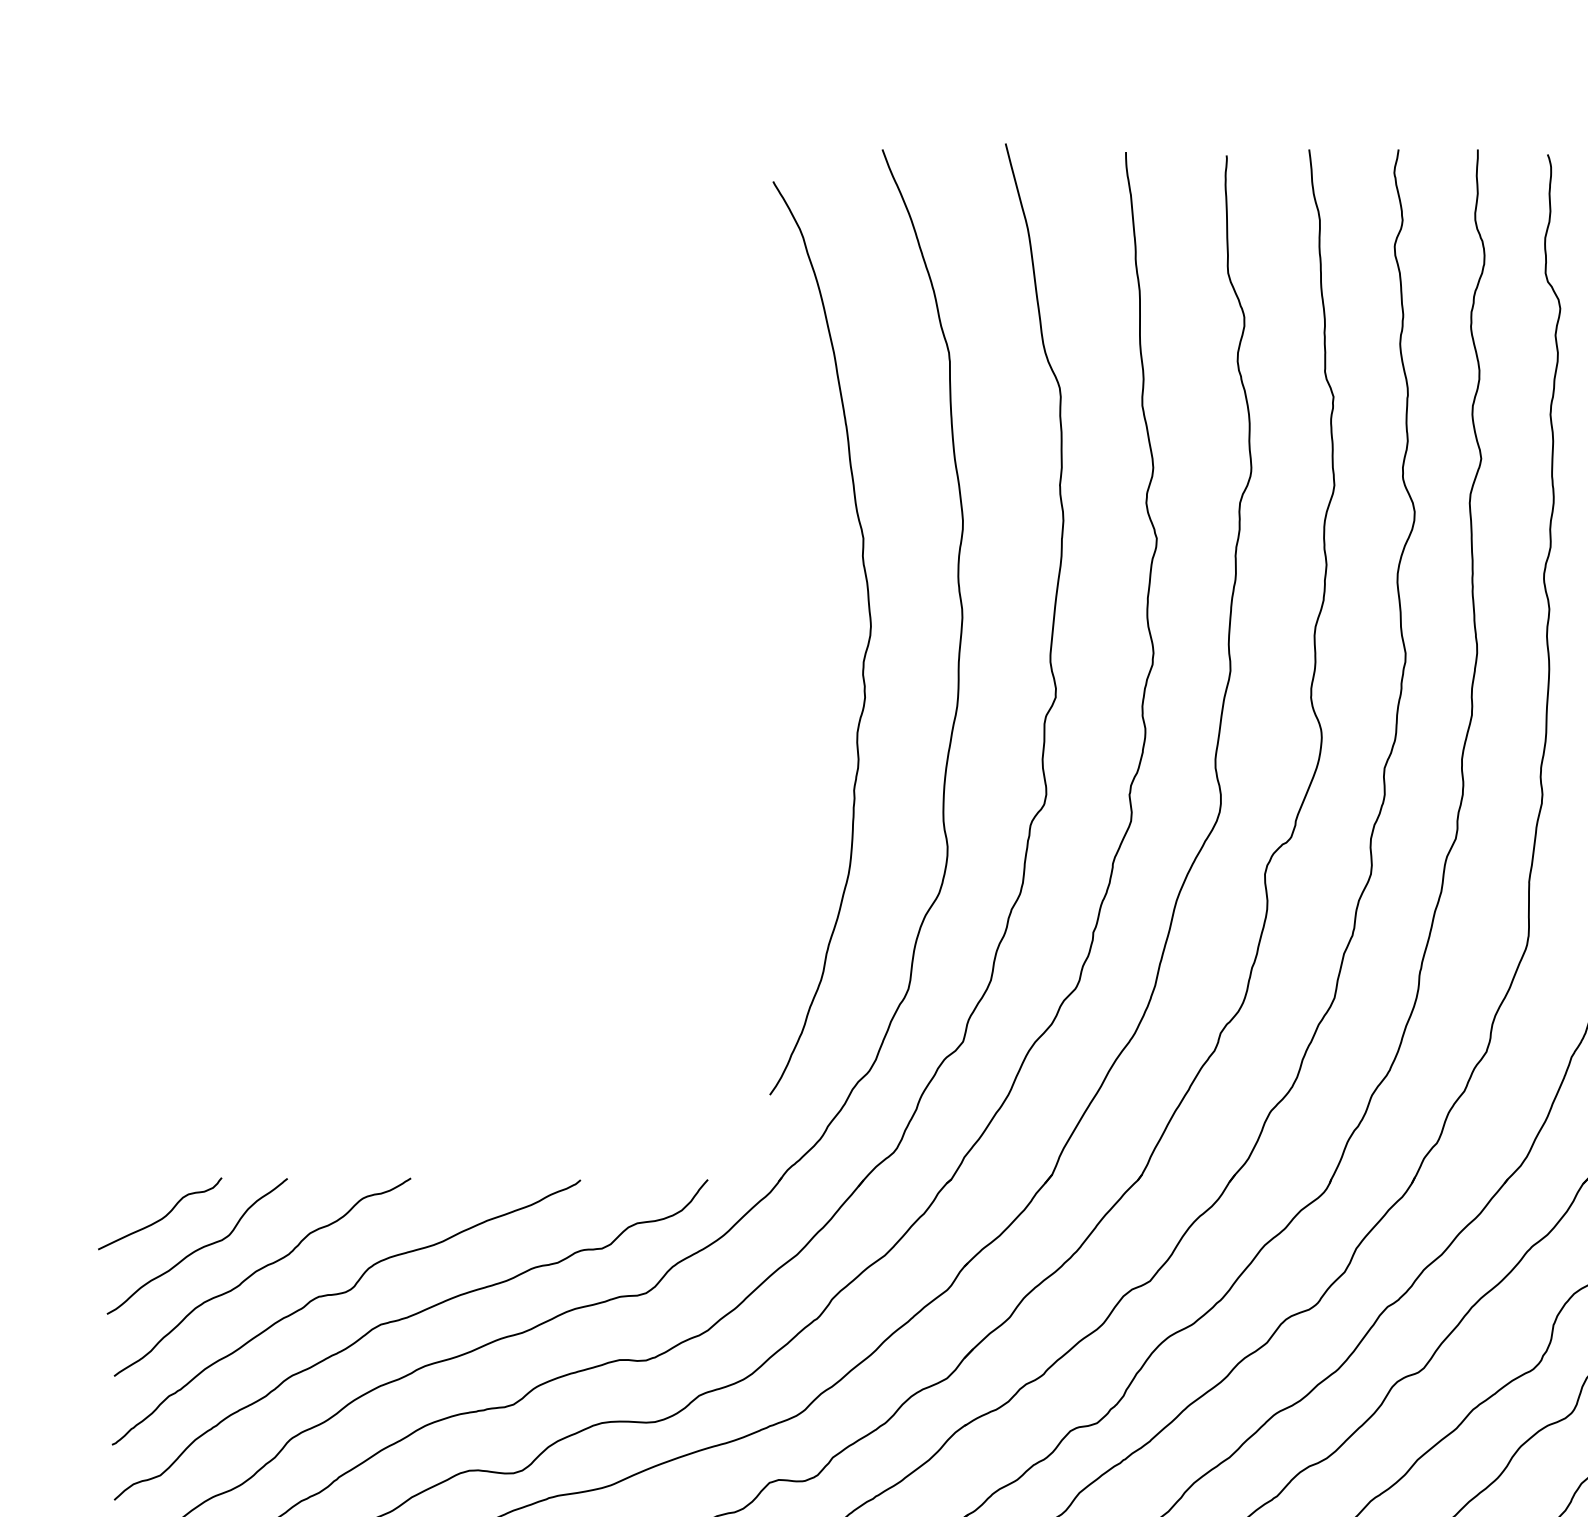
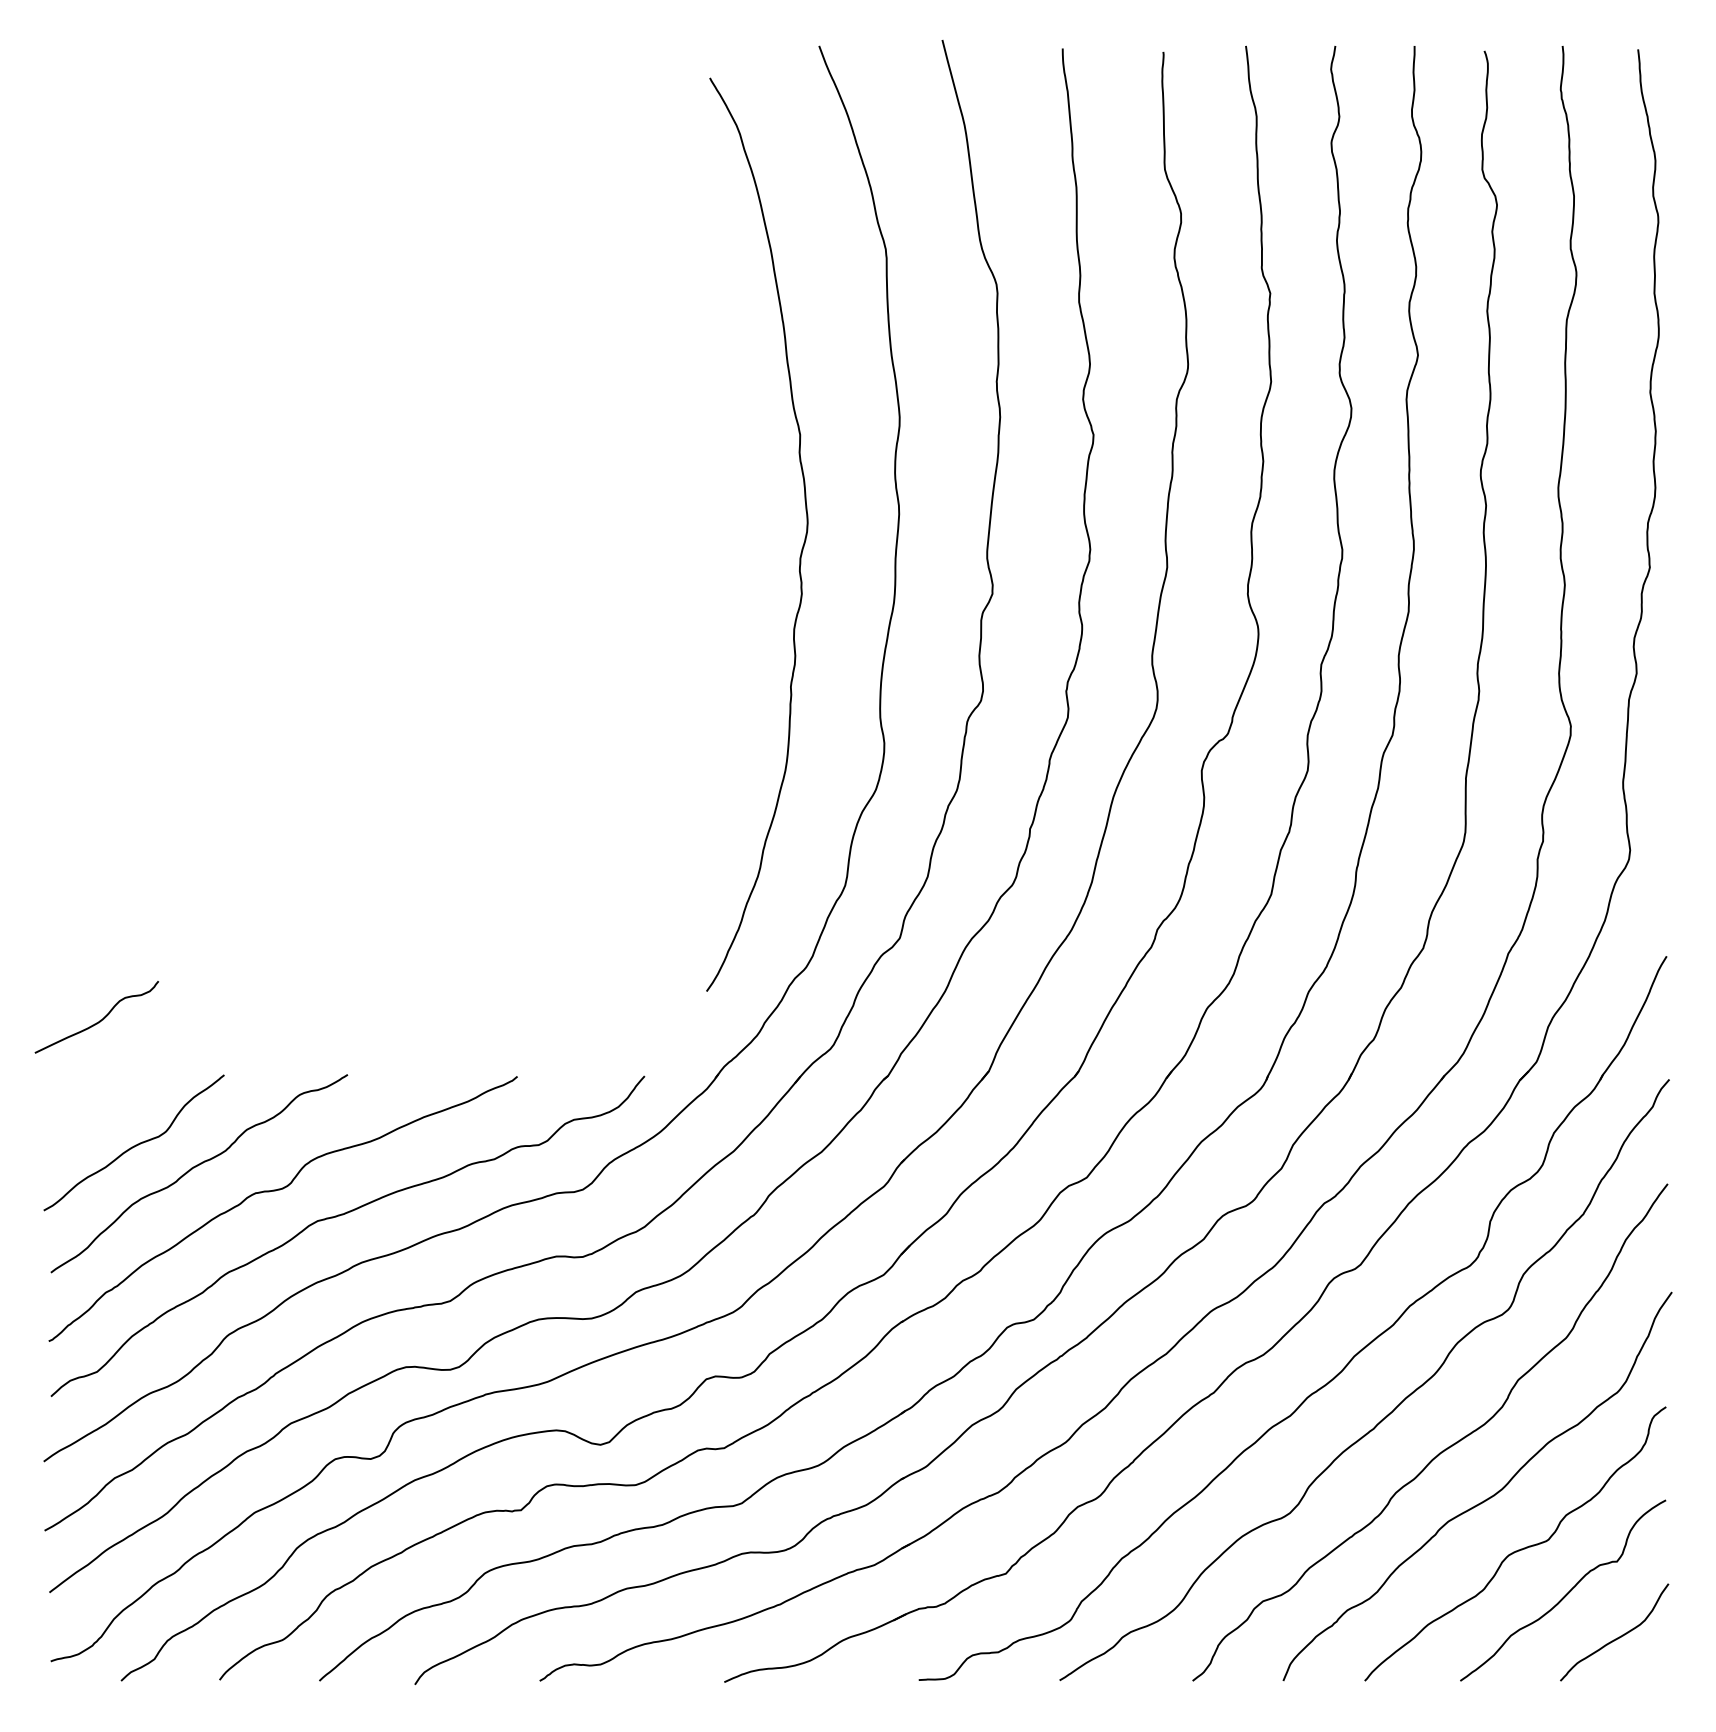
curve: (162, 1217) -> (99, 1020), moved

